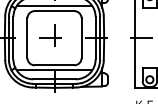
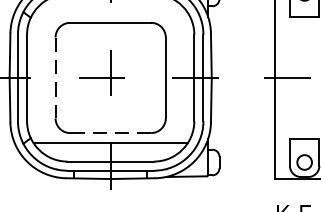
line: (54, 6) -> (110, 13), removed
line: (27, 38) -> (55, 78), solid -> dashed
line: (54, 65) -> (110, 133), solid -> dashed

